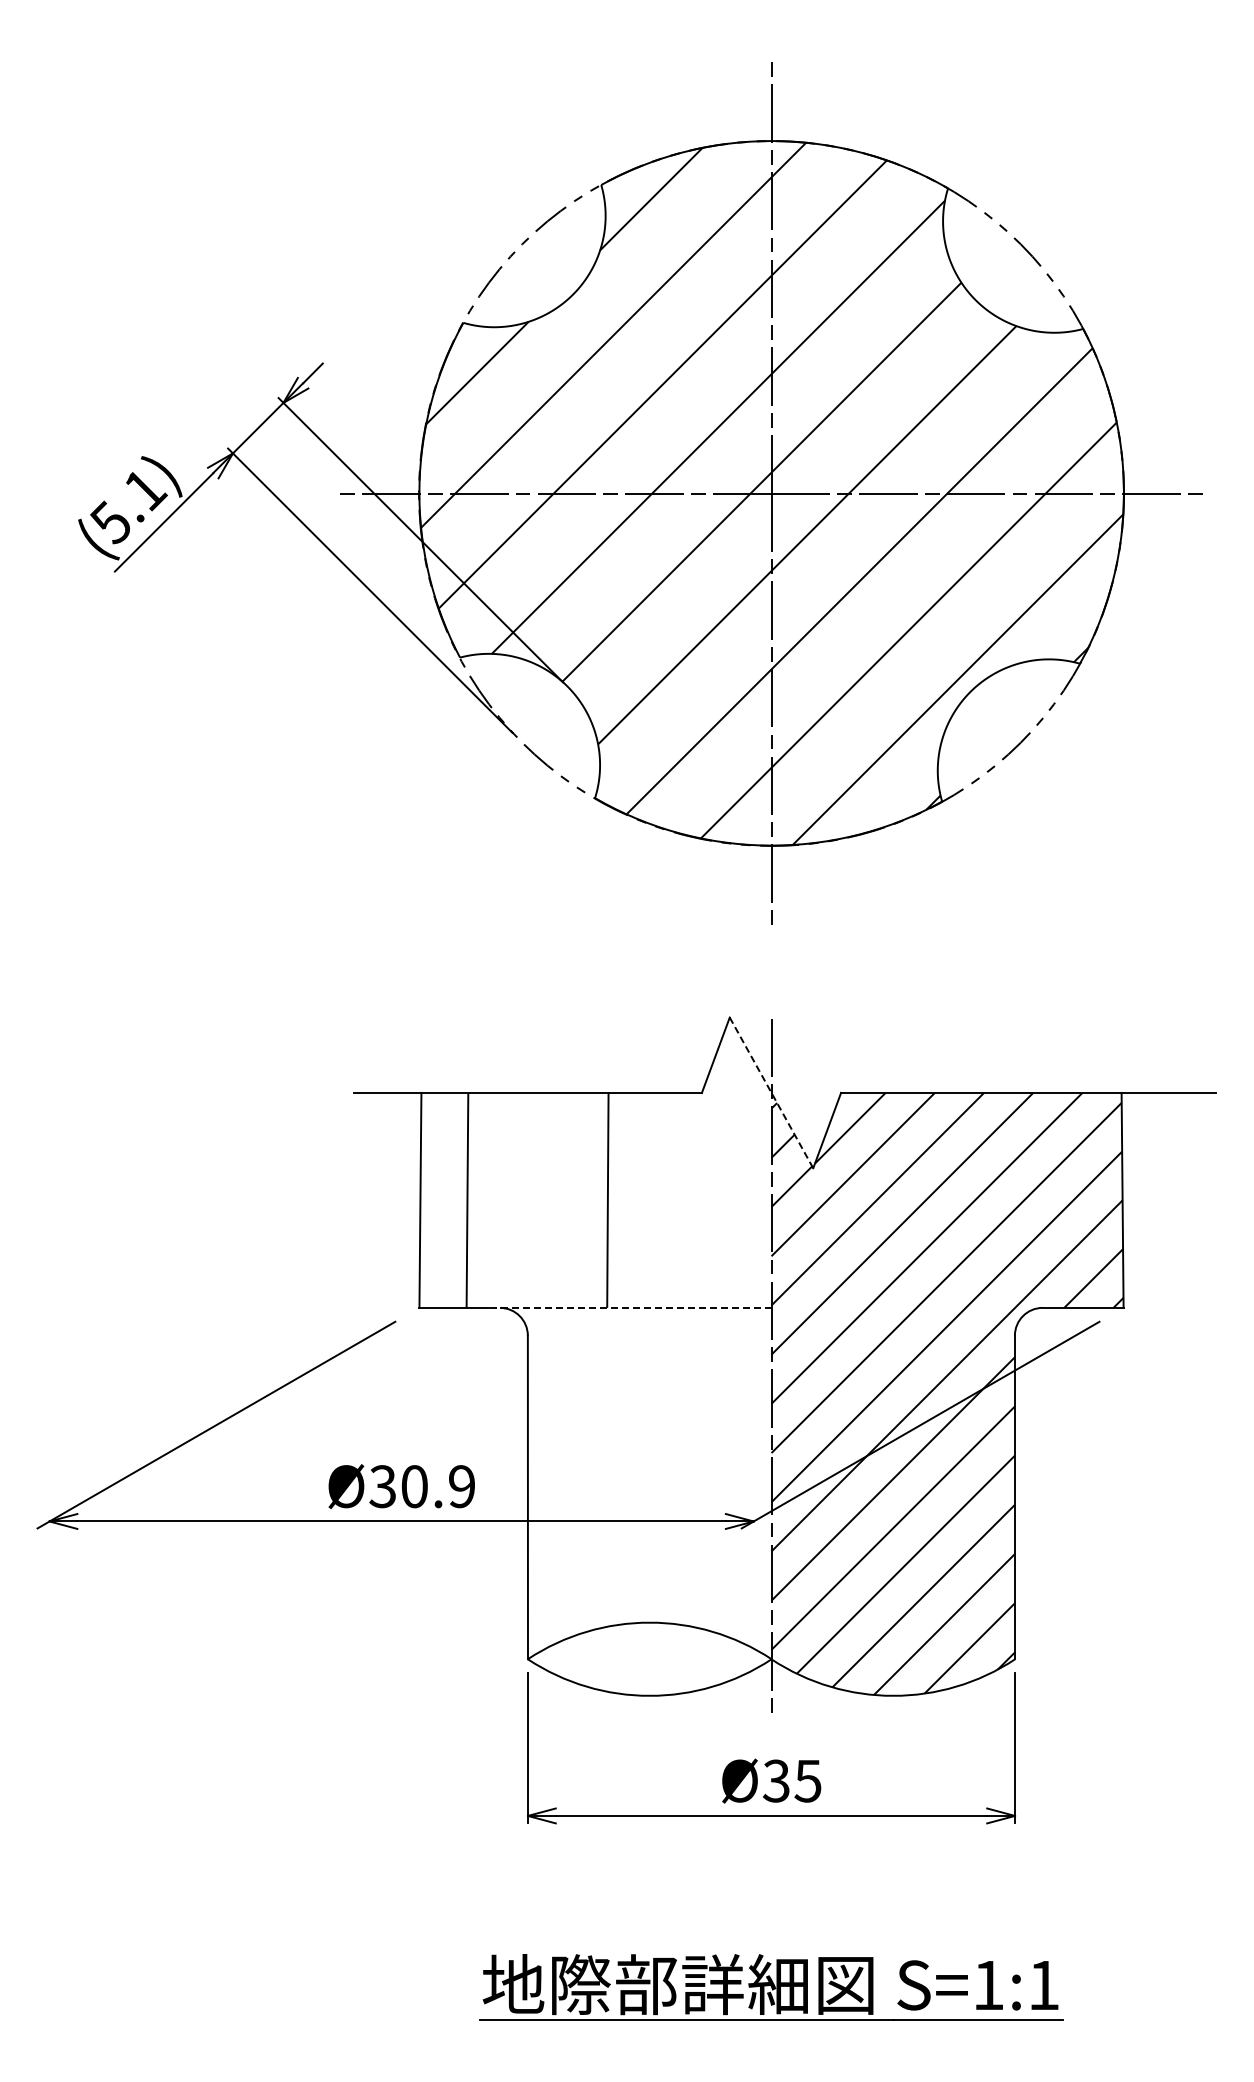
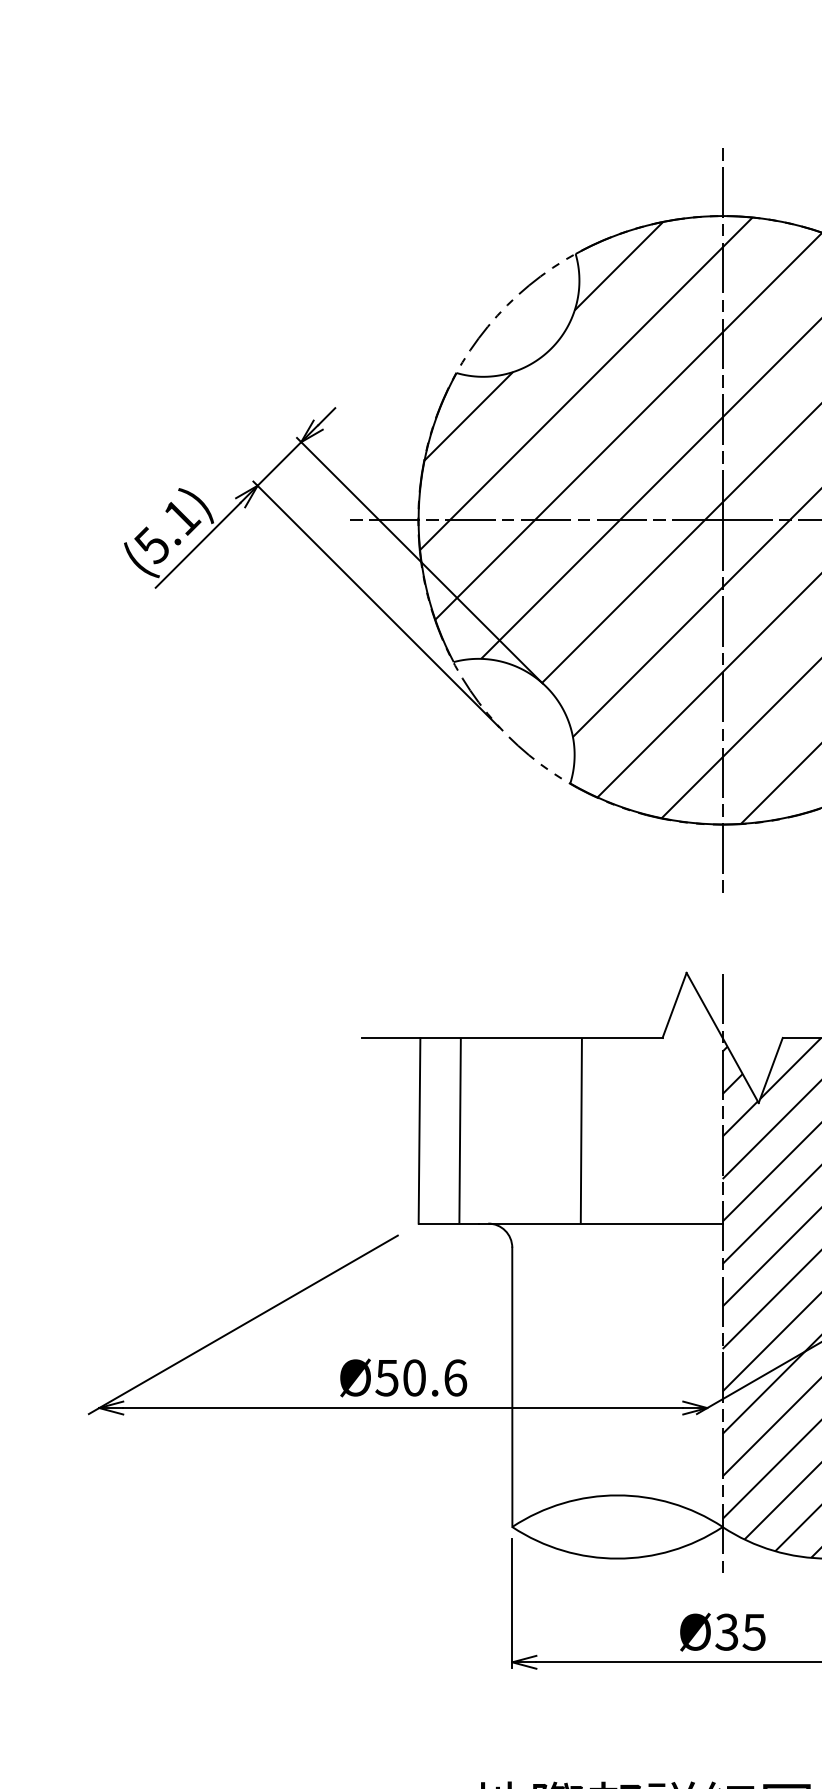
line: (771, 1093) -> (722, 1038), dashed -> solid
line: (629, 1307) -> (600, 1223), dashed -> solid
text: (422, 1486) -> (421, 1377), Ø30.9 -> Ø50.6

